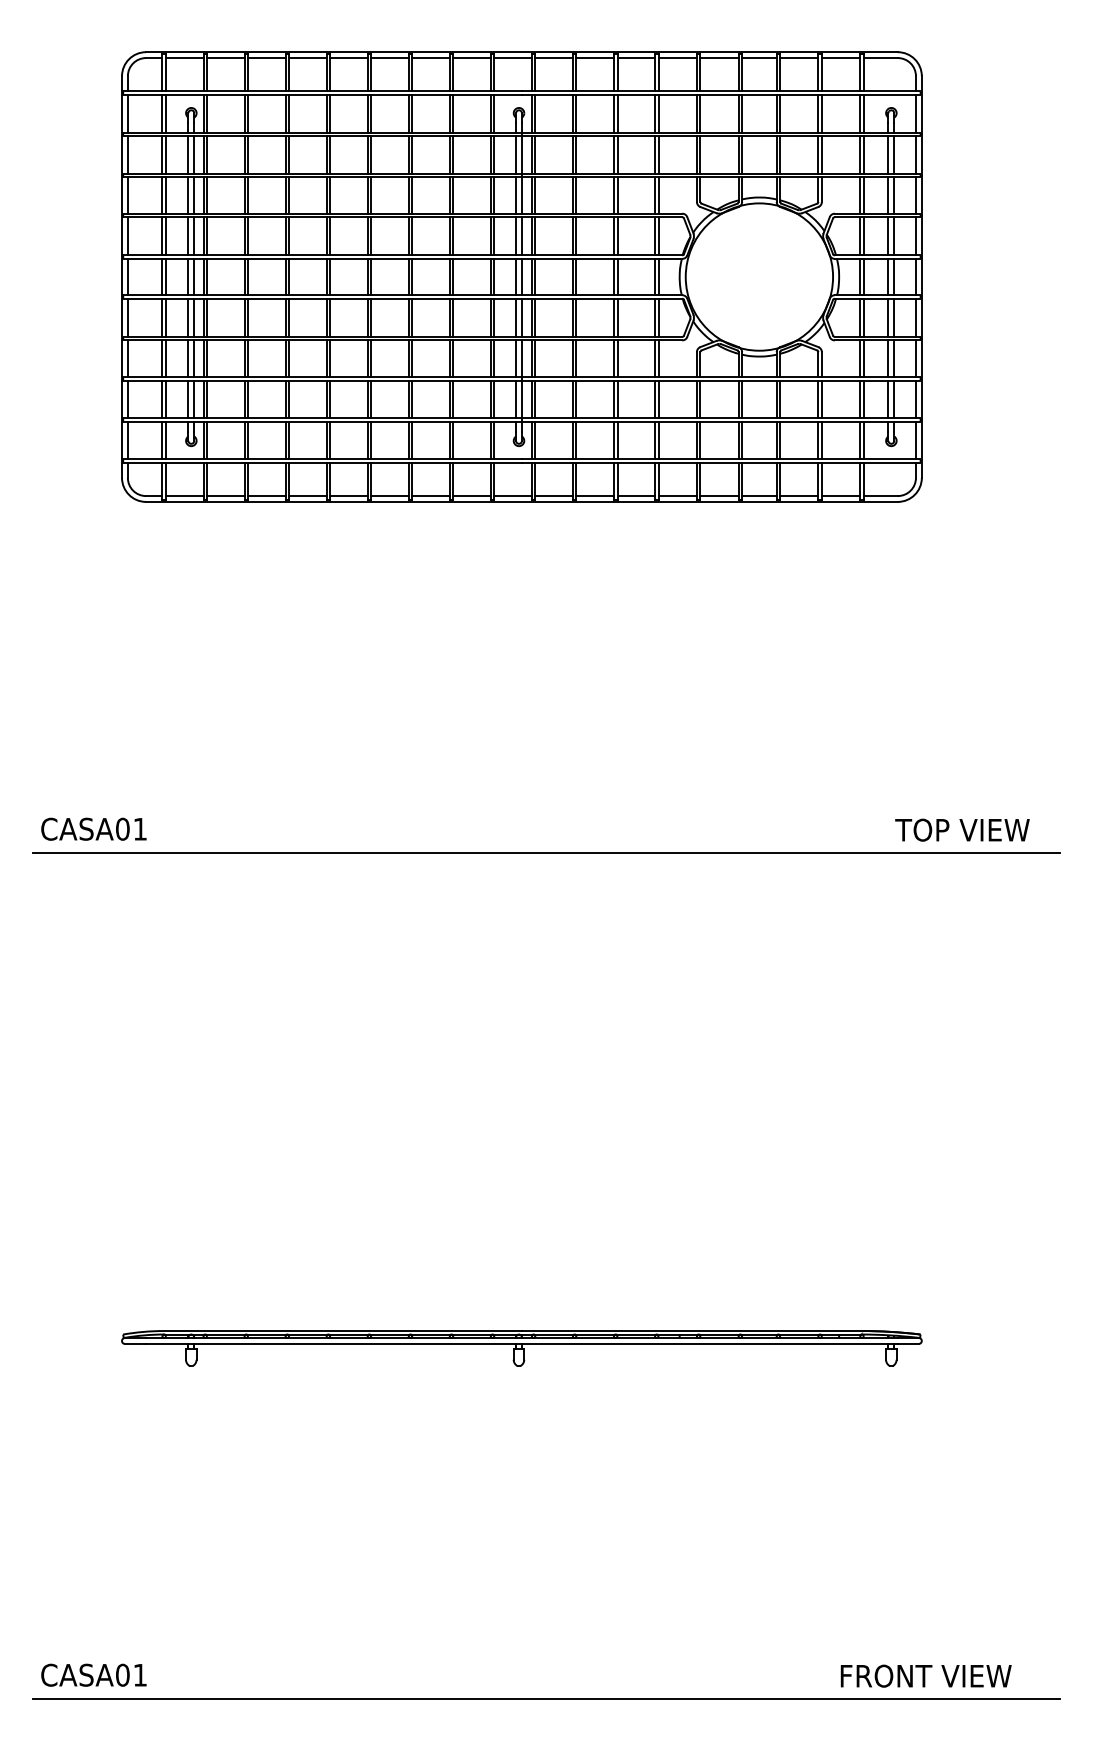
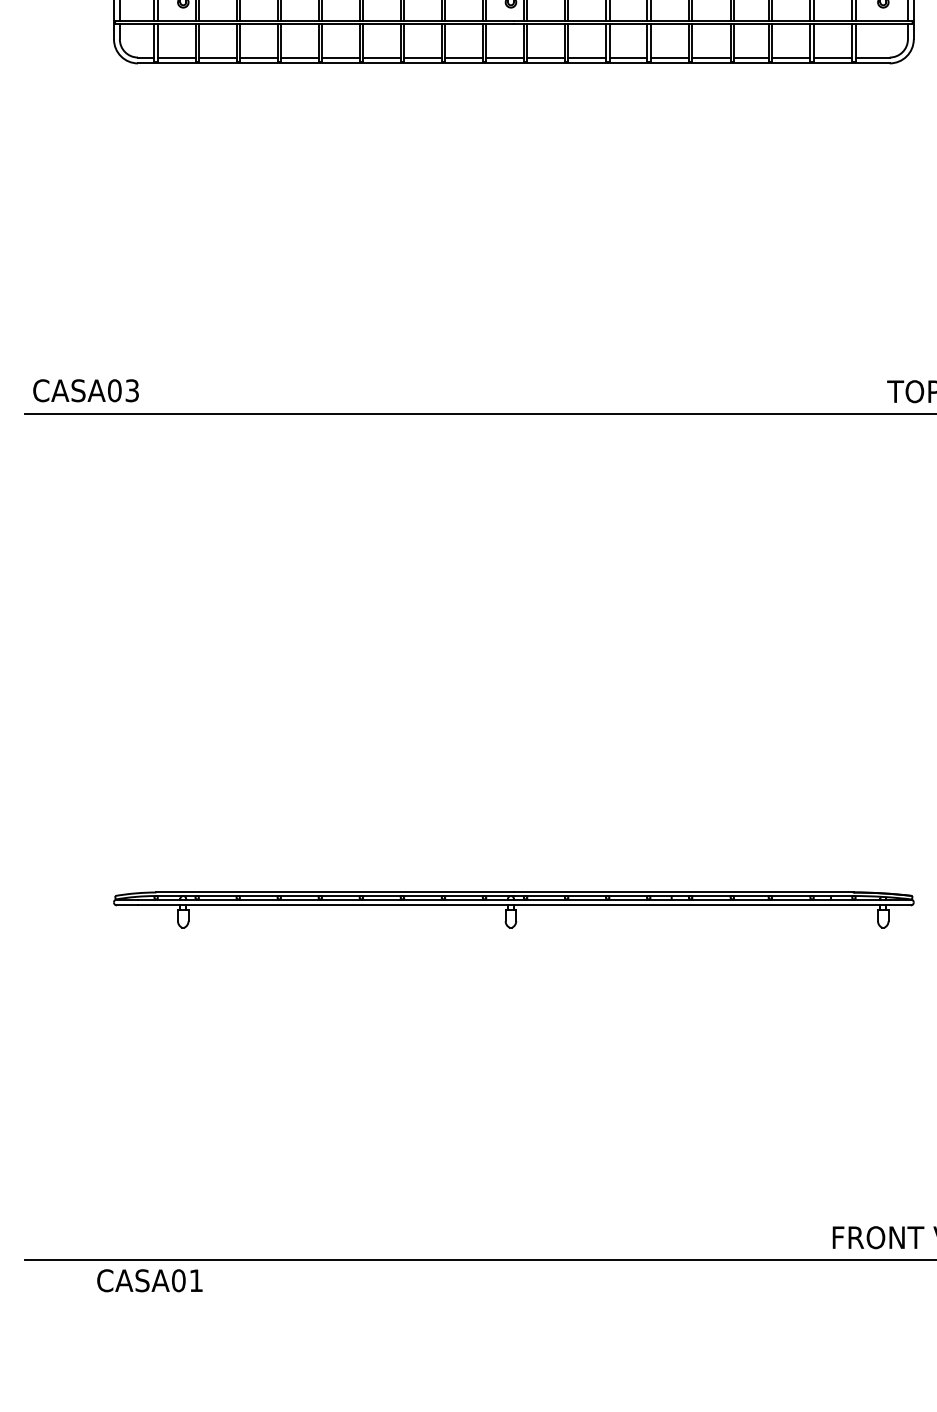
text: (139, 828) -> (131, 389), CASA01 -> CASA03
text: (93, 1674) -> (149, 1279), moved

